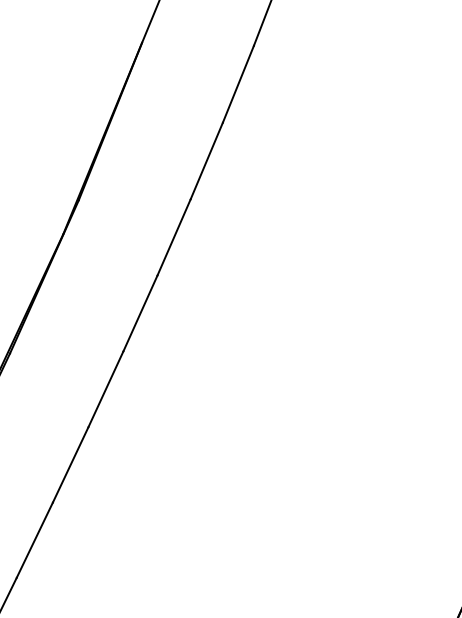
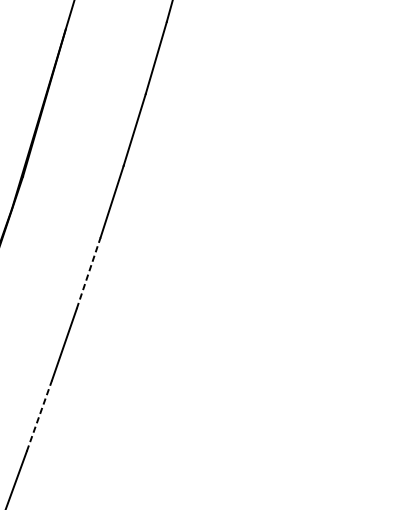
line: (140, 313) -> (88, 273), solid -> dashed
line: (70, 464) -> (39, 415), solid -> dashed

